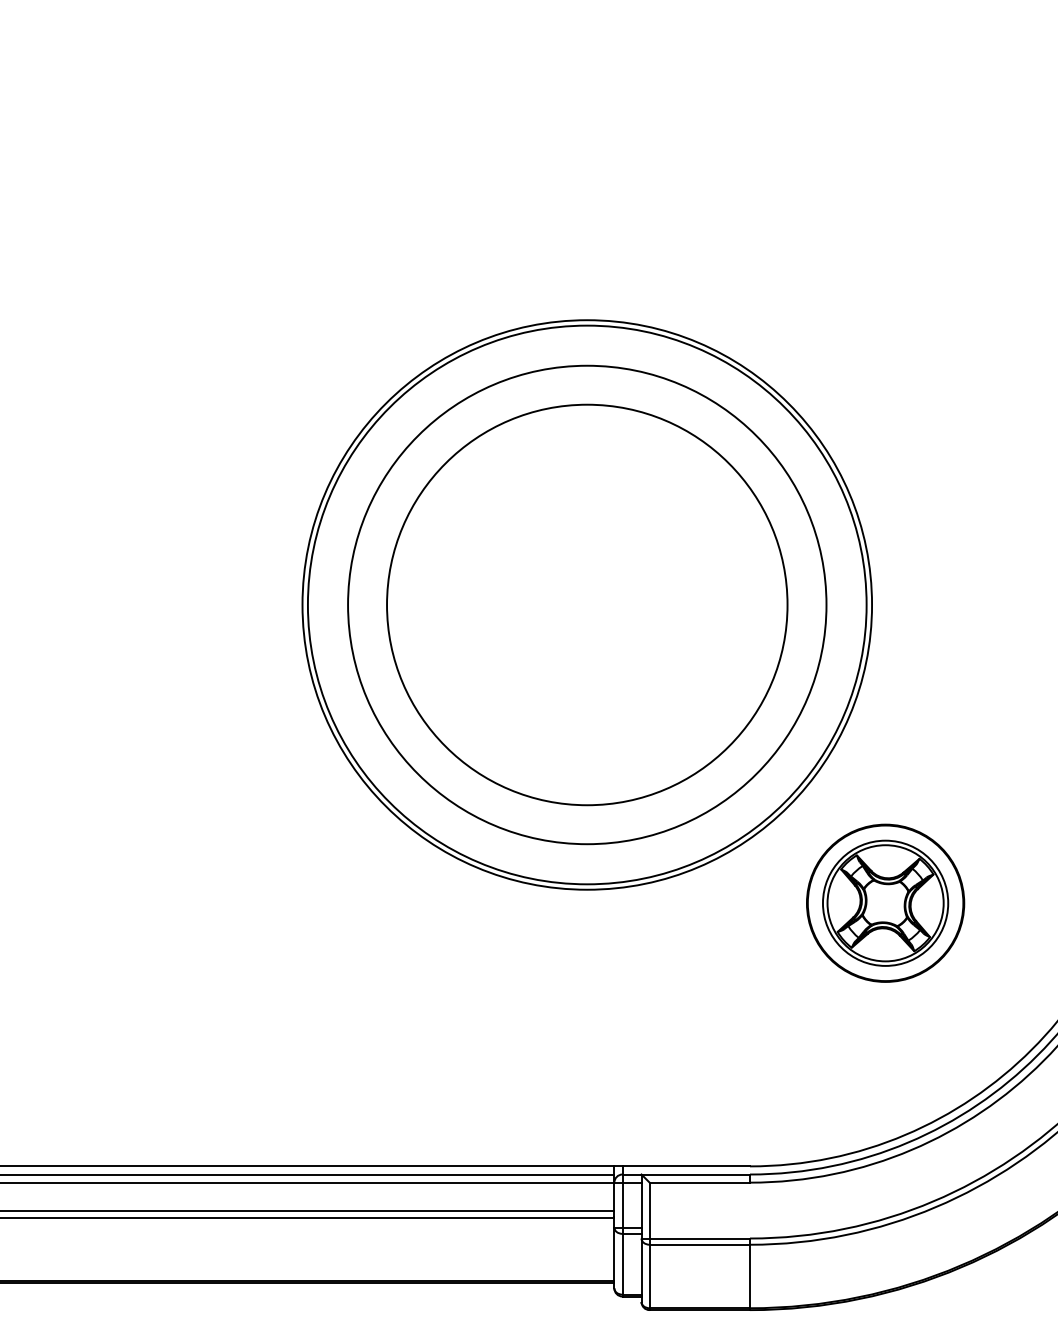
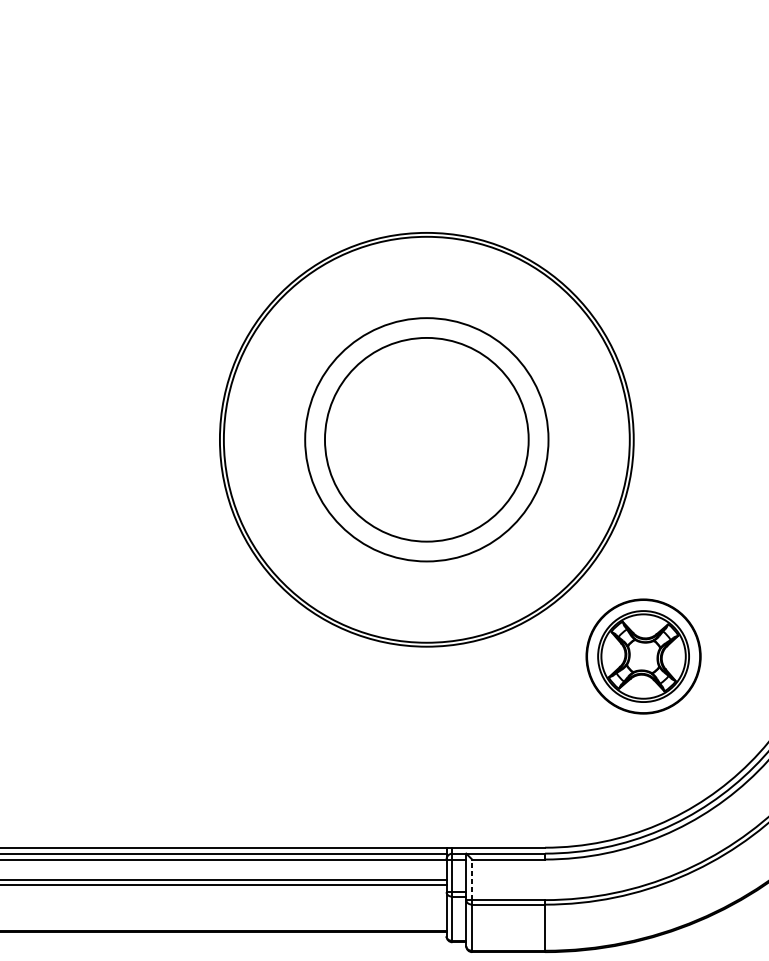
circle: (587, 604) -> (427, 439), size x0.7
circle: (587, 604) -> (427, 439), size x0.7
line: (649, 1210) -> (472, 879), solid -> dashed

